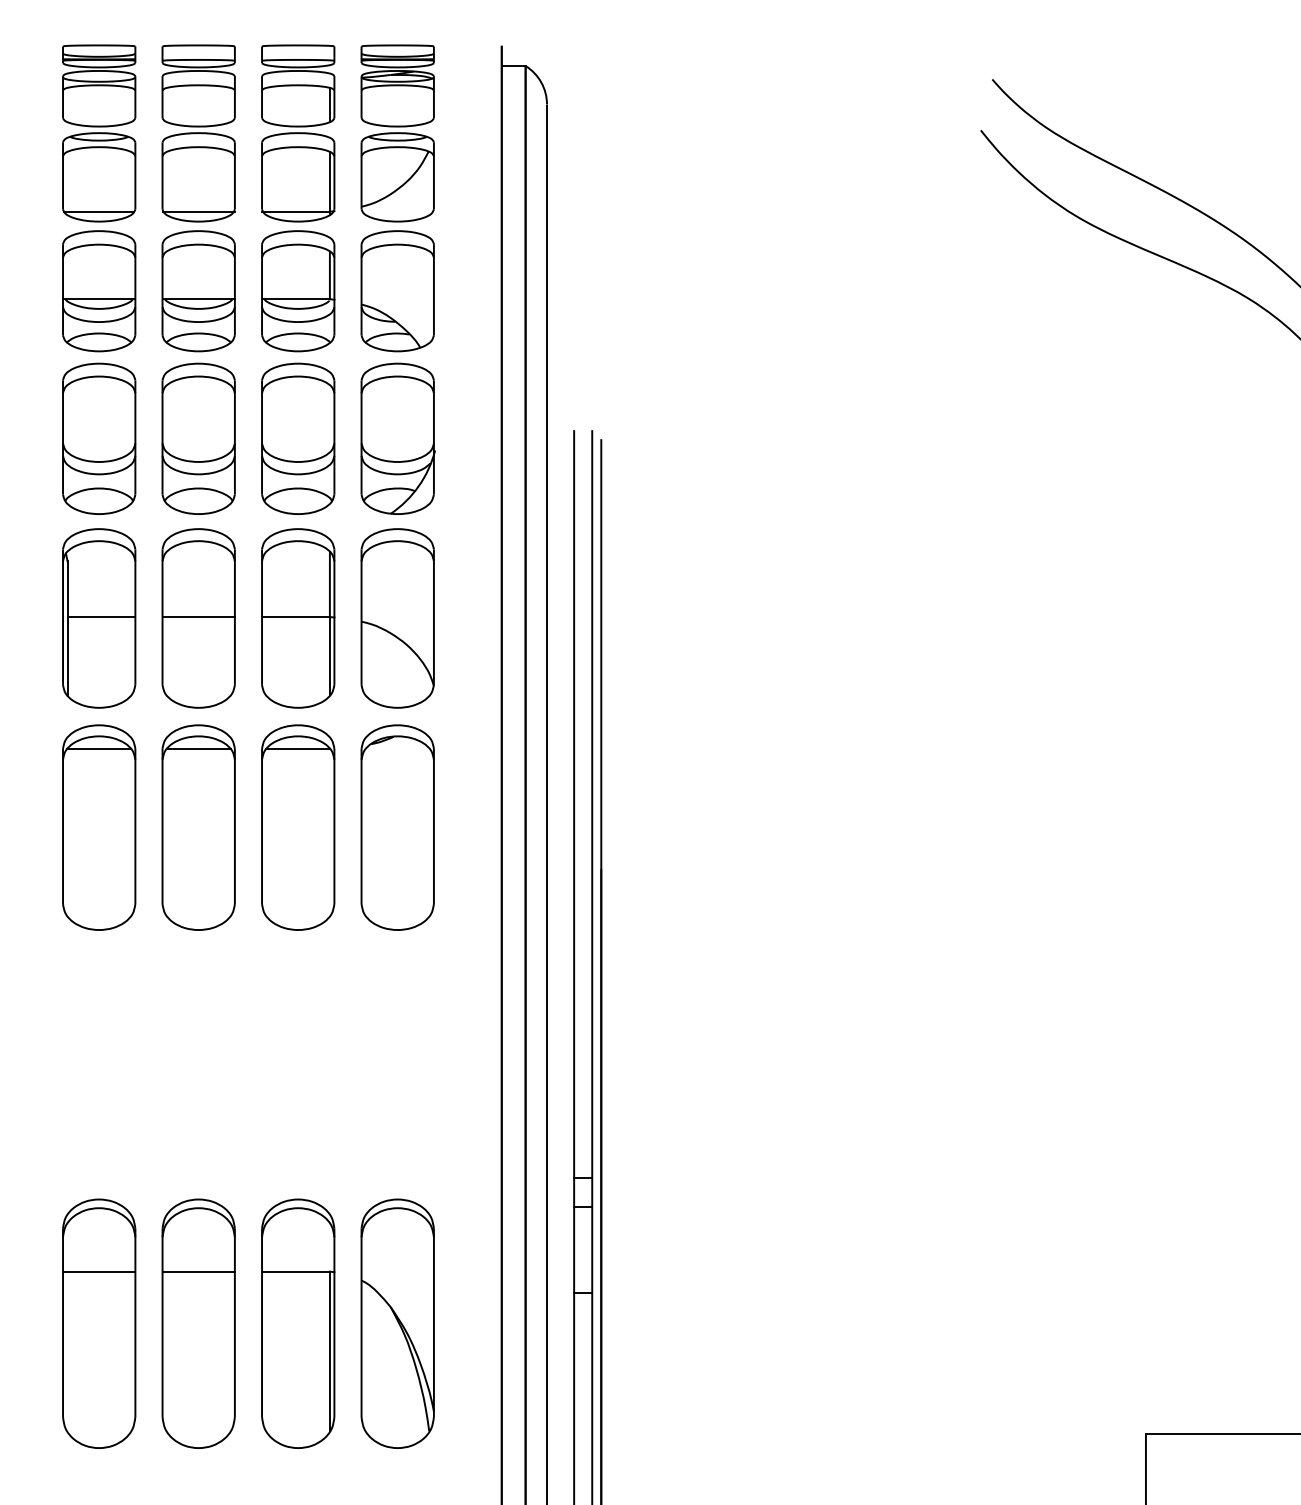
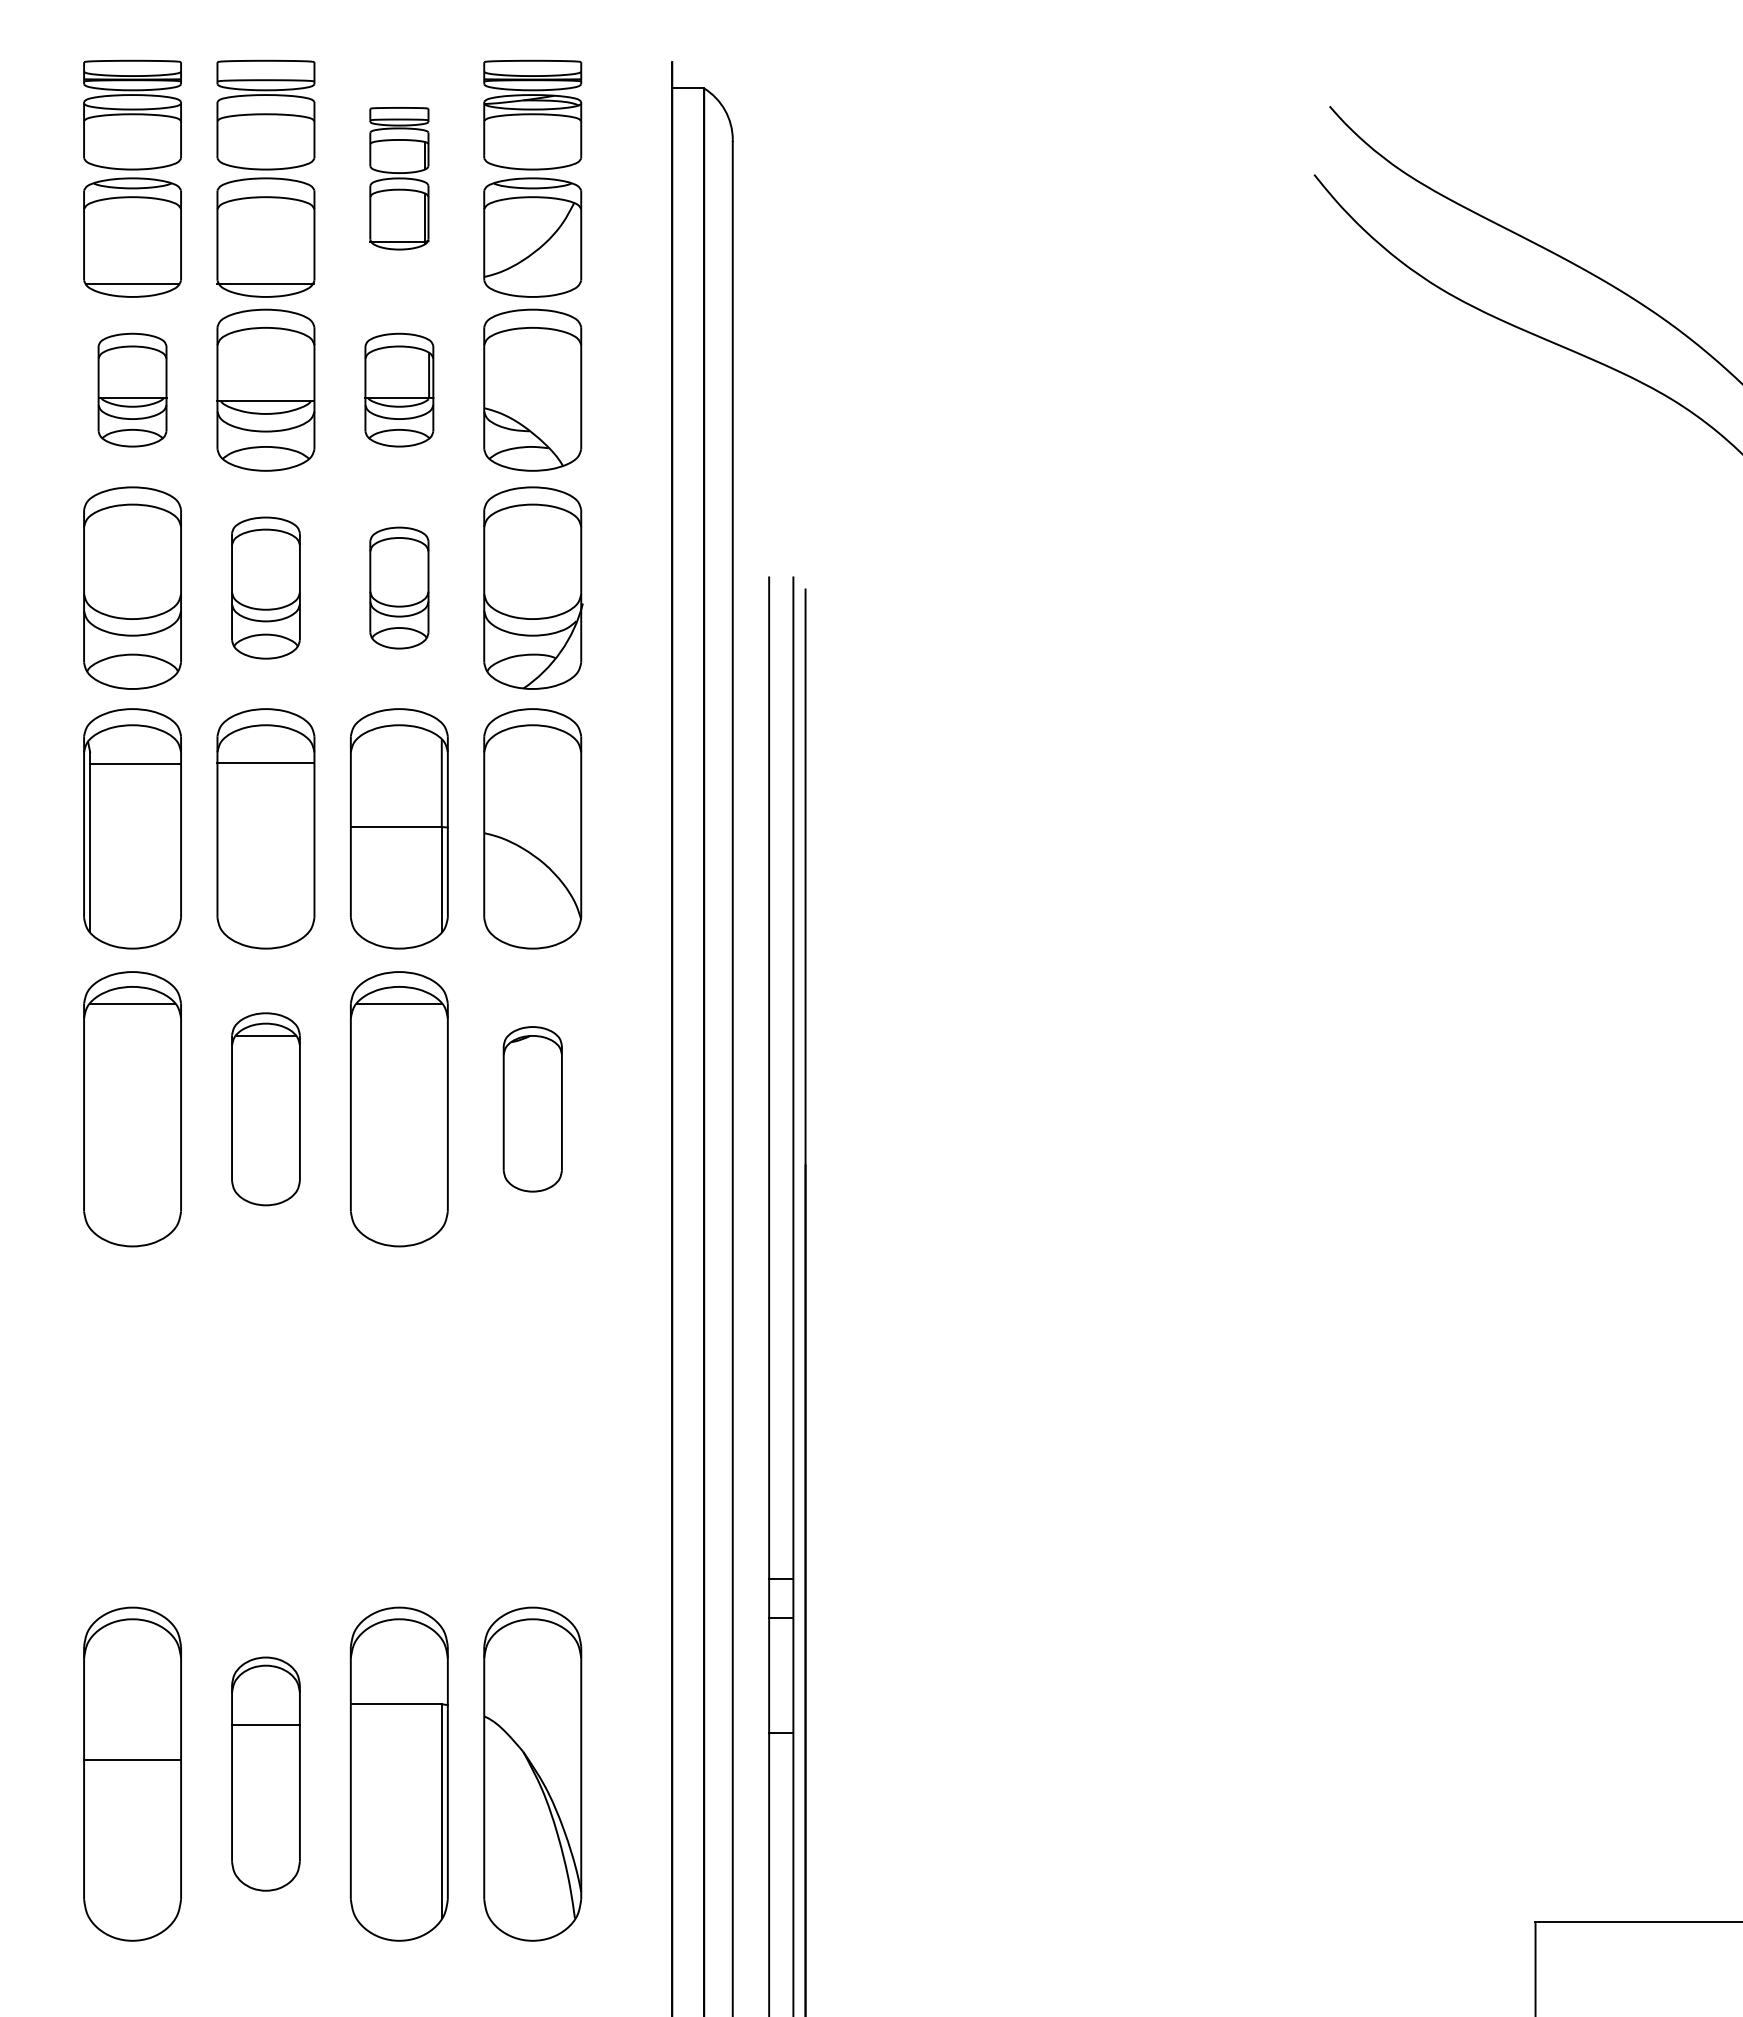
part: (298, 133) -> (399, 178), size x0.6
part: (99, 290) -> (132, 389), size x0.7
part: (298, 290) -> (399, 389), size x0.7
part: (198, 438) -> (265, 587), size x0.7
part: (298, 438) -> (399, 587), size x0.6
line: (101, 617) -> (135, 764), moved
line: (198, 617) -> (265, 763), moved
part: (198, 827) -> (265, 1109), size x0.7
part: (397, 827) -> (532, 1109), size x0.6
line: (99, 1271) -> (132, 1760), moved
part: (198, 1323) -> (265, 1773), size x0.7

